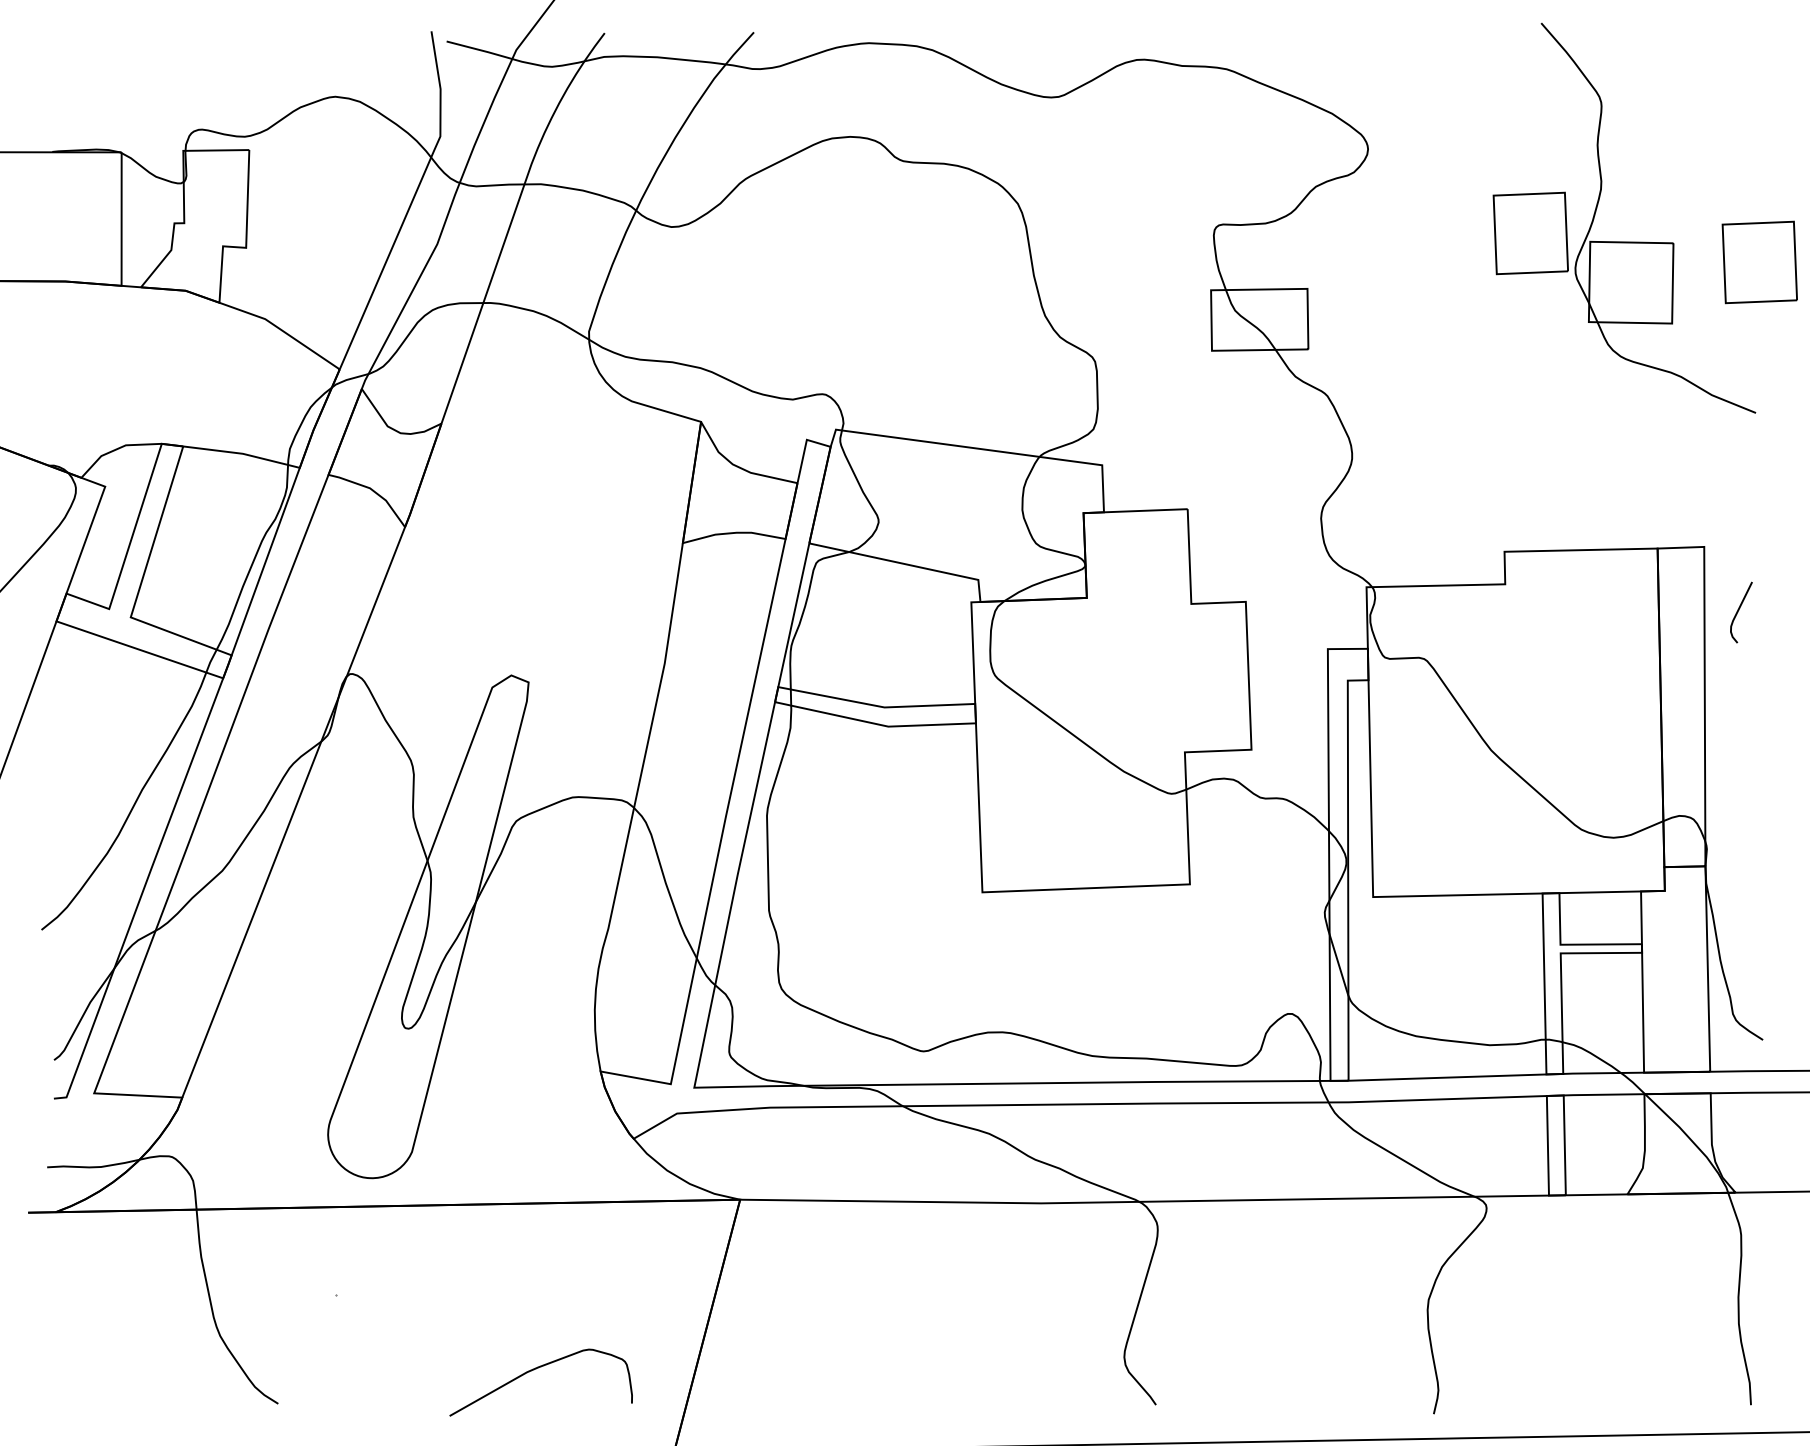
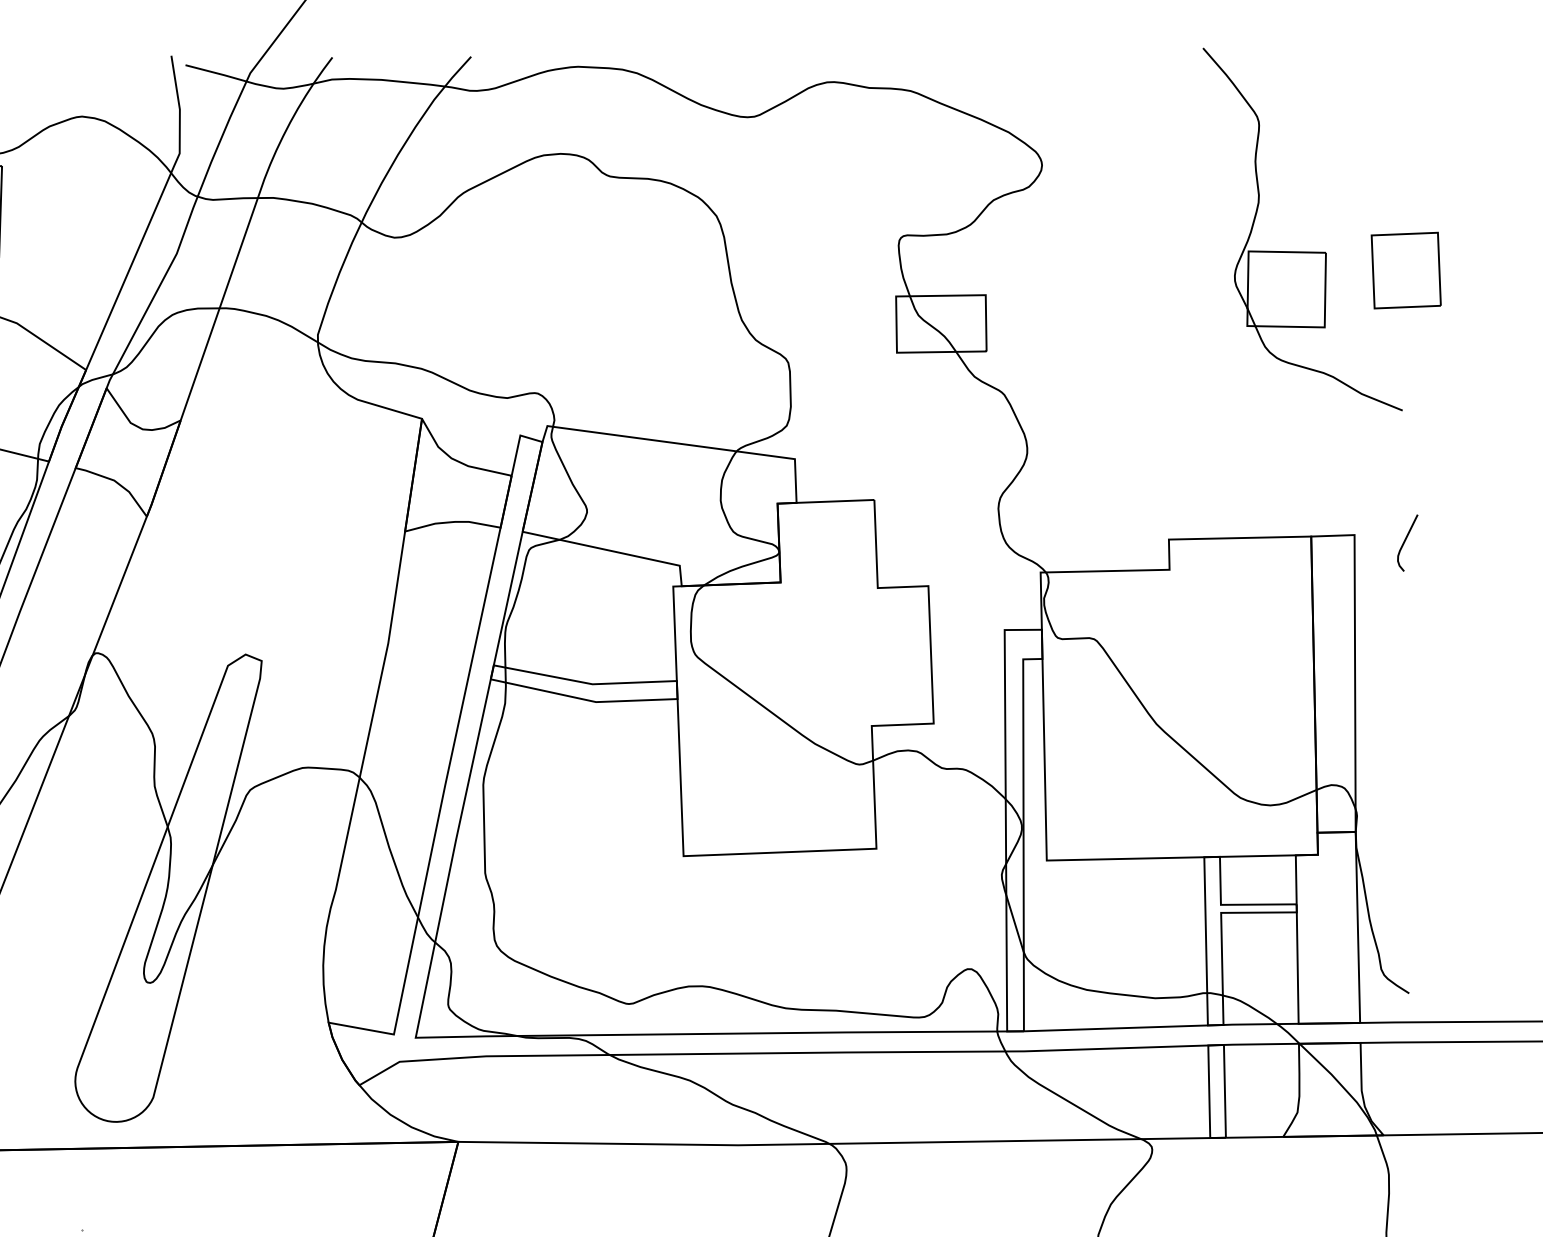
part: (1530, 233) -> (1193, 243), removed
curve: (1739, 610) -> (1405, 541), moved

